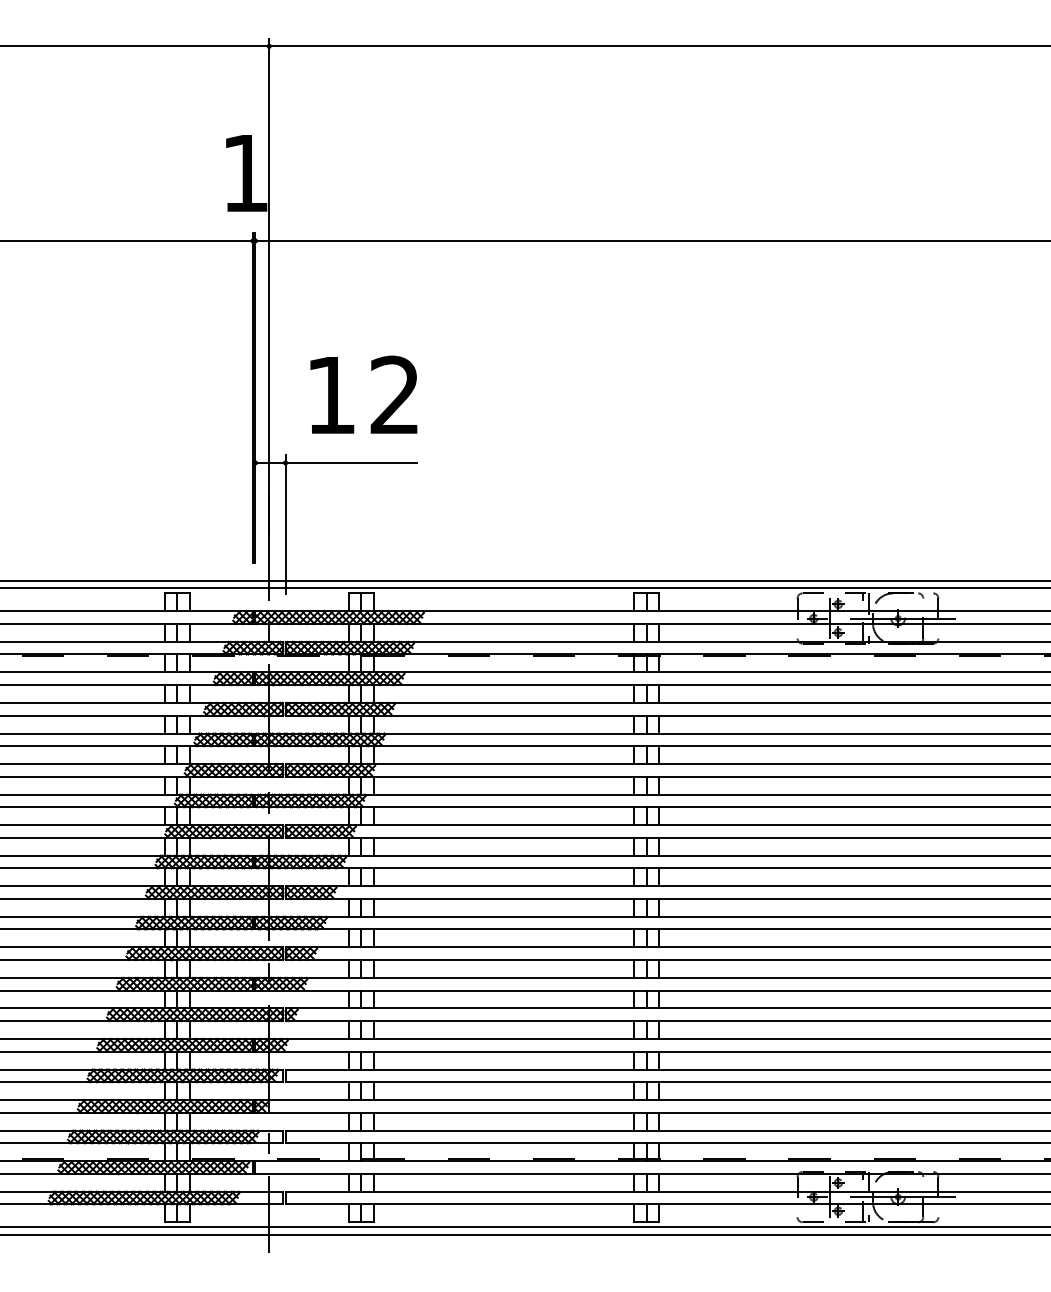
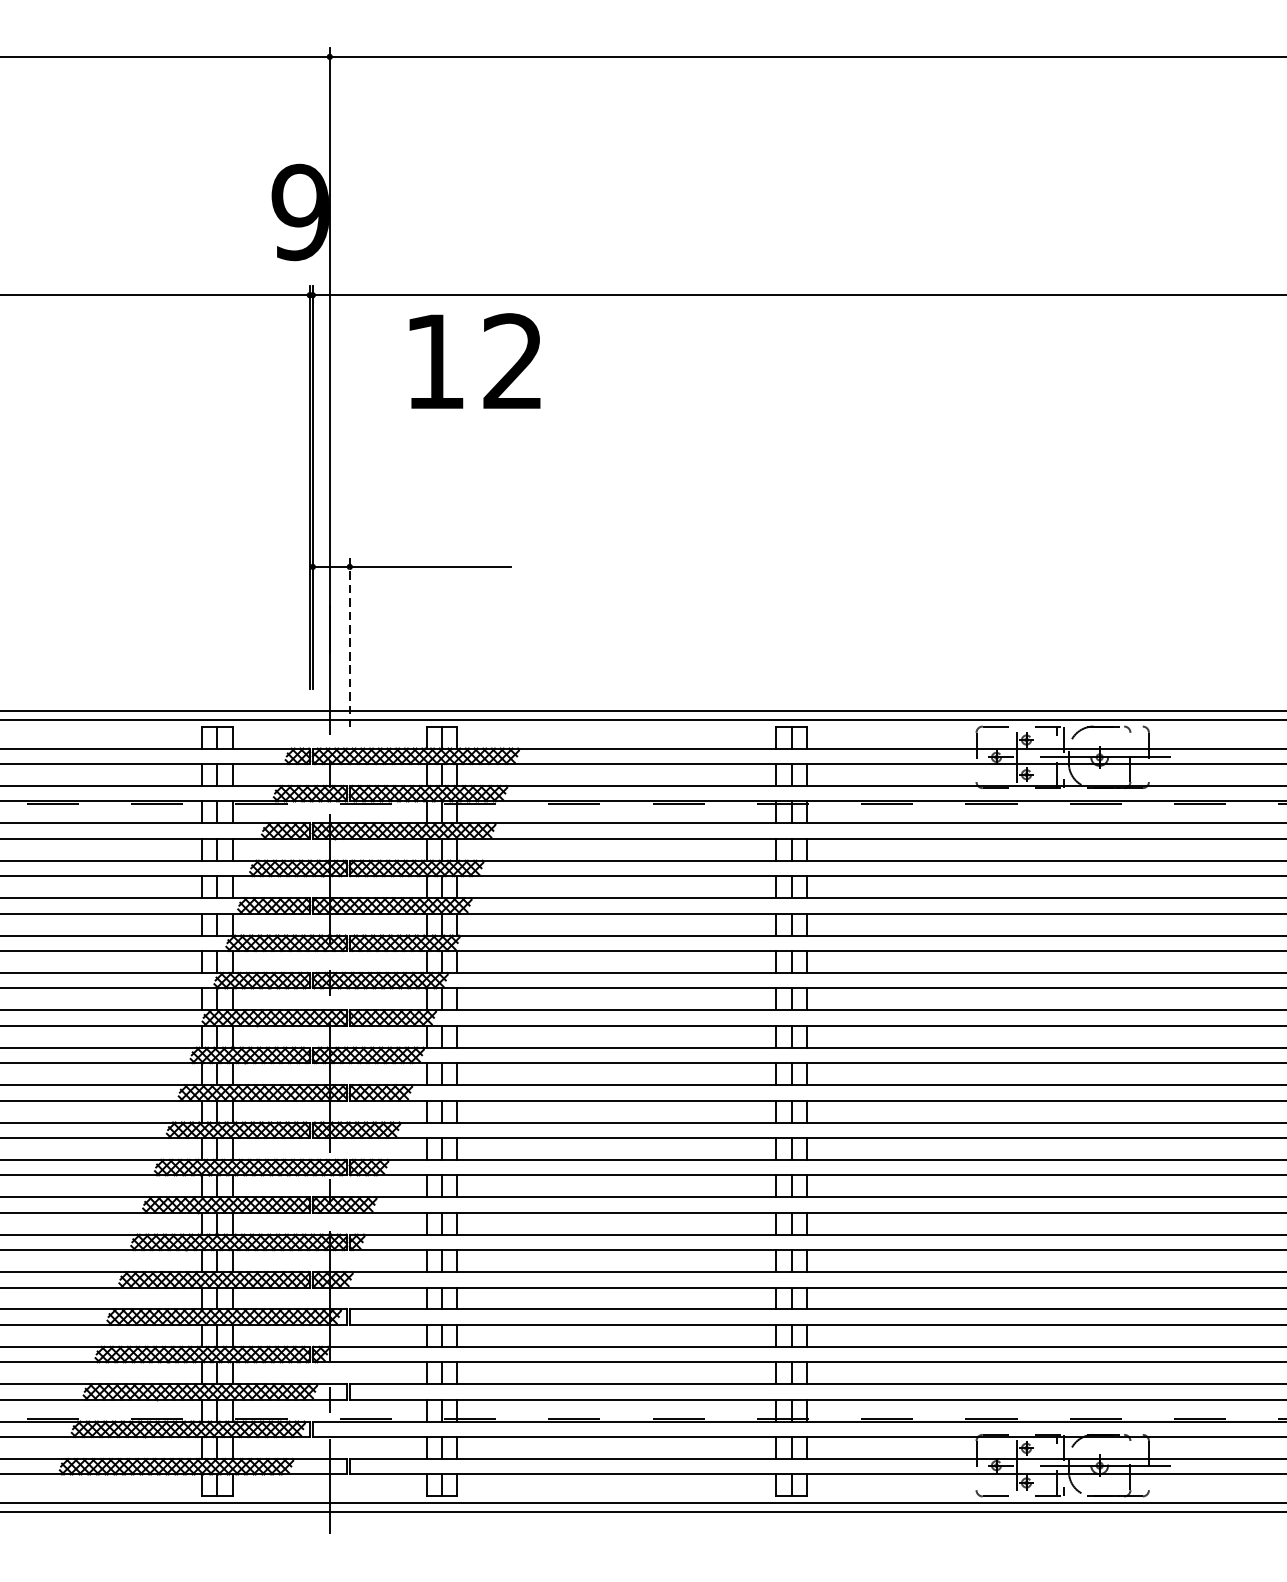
text: (244, 173) -> (299, 212), 1 -> 9
text: (363, 394) -> (474, 360), moved
line: (285, 525) -> (349, 643), solid -> dashed

